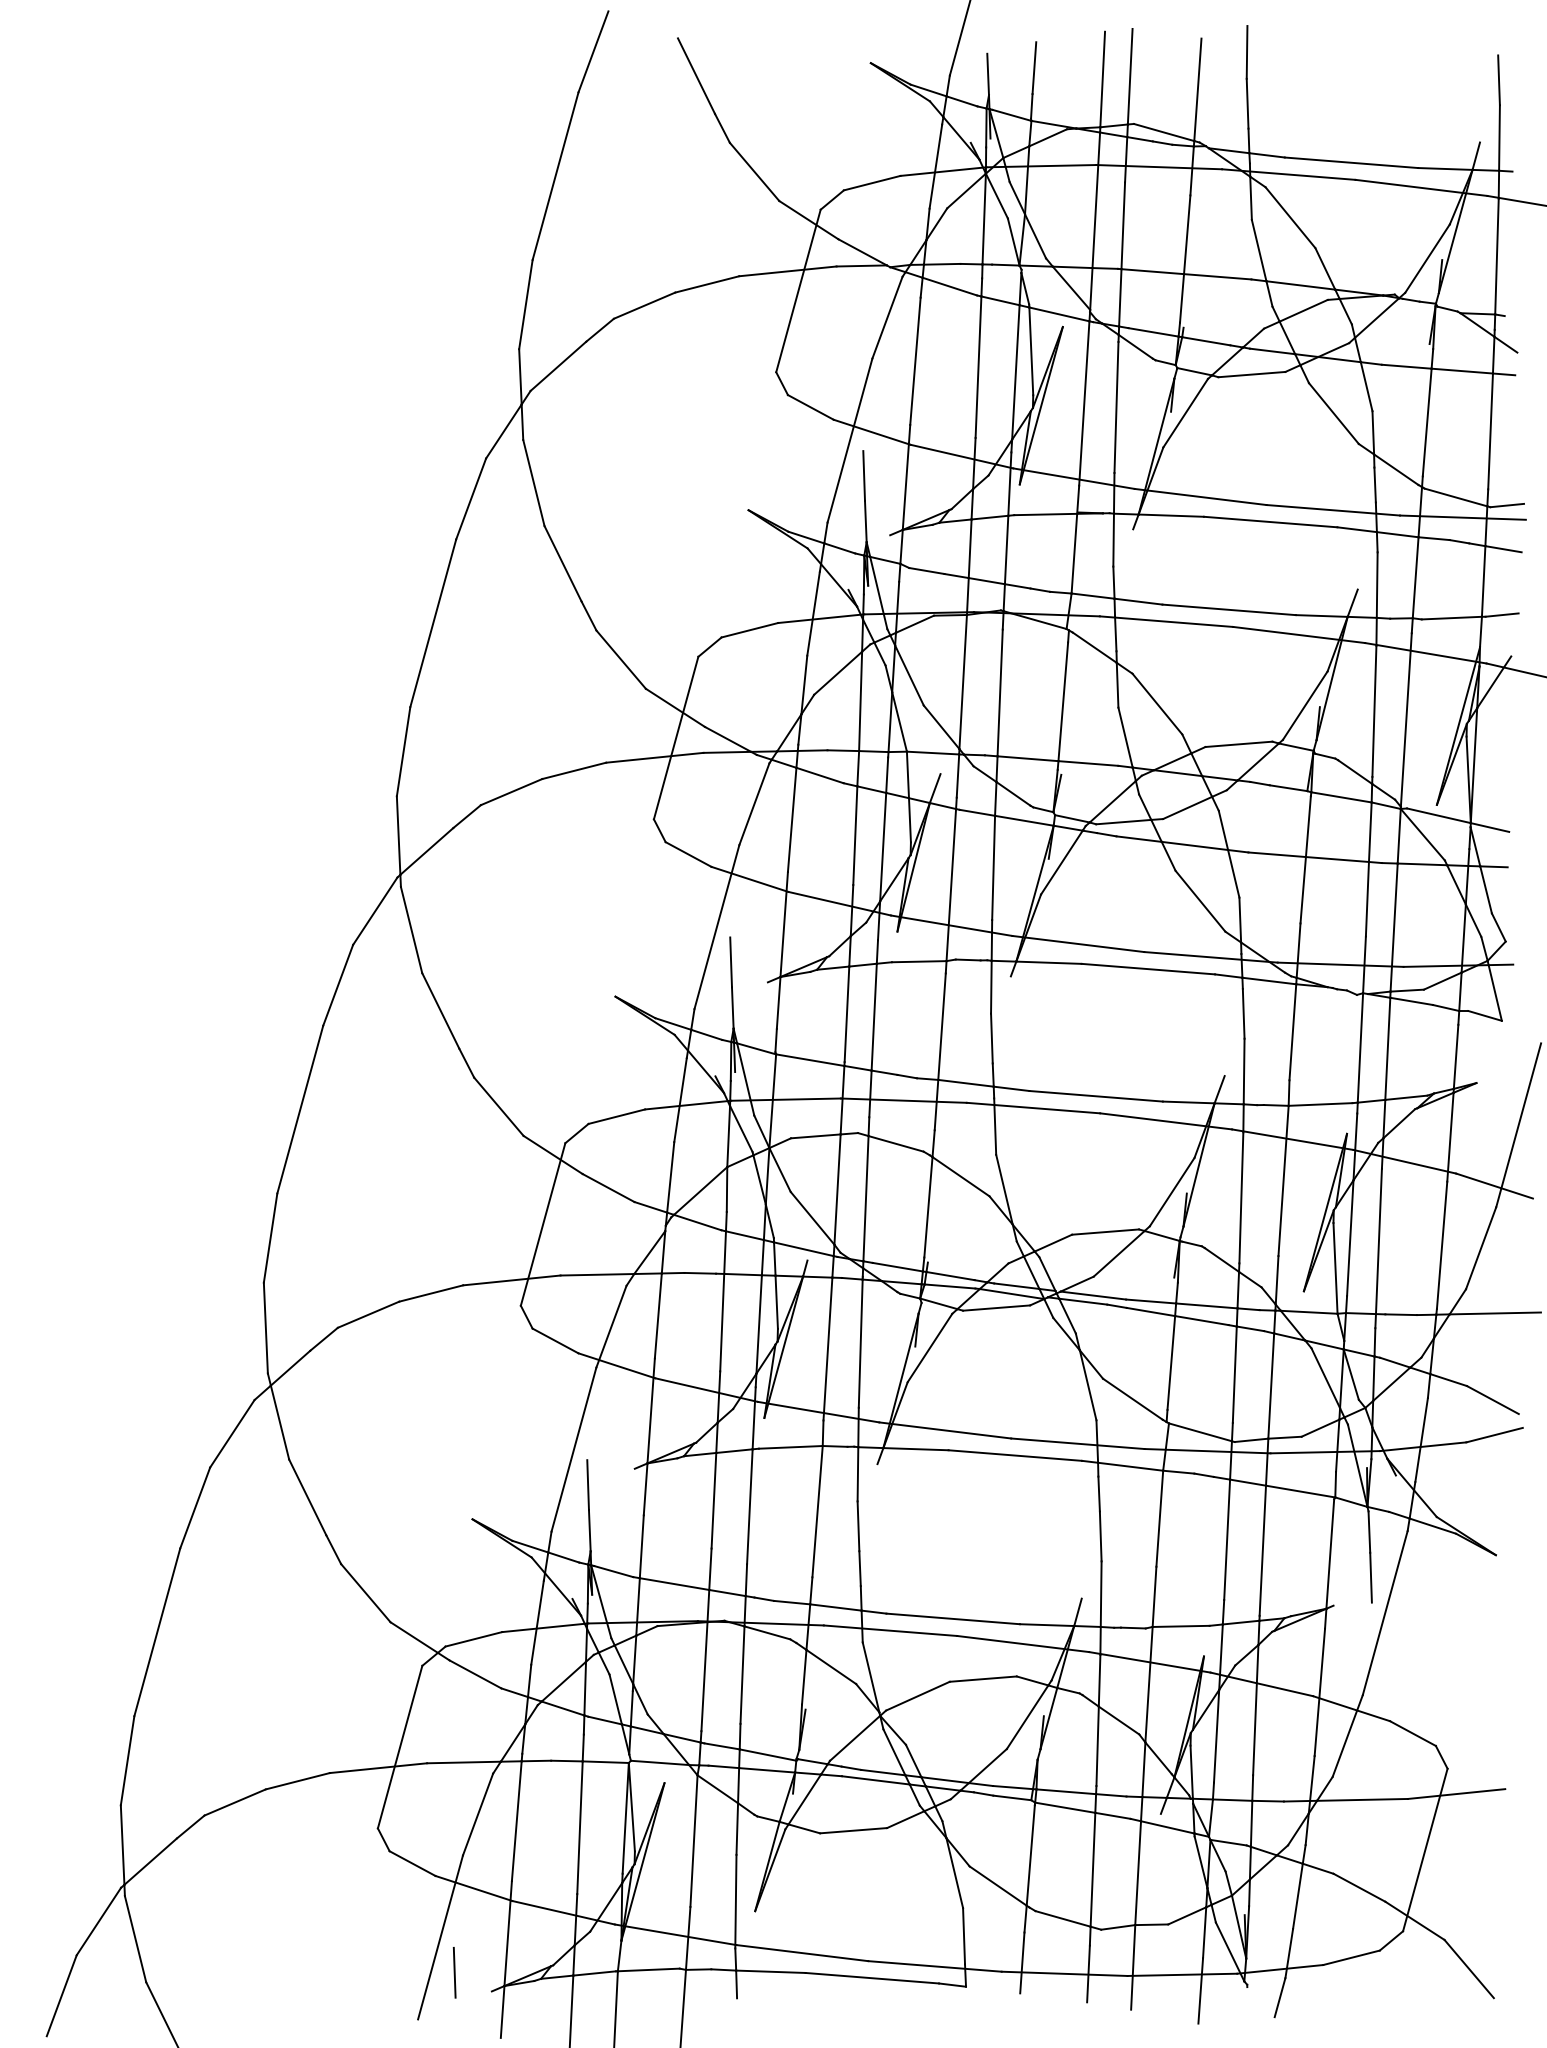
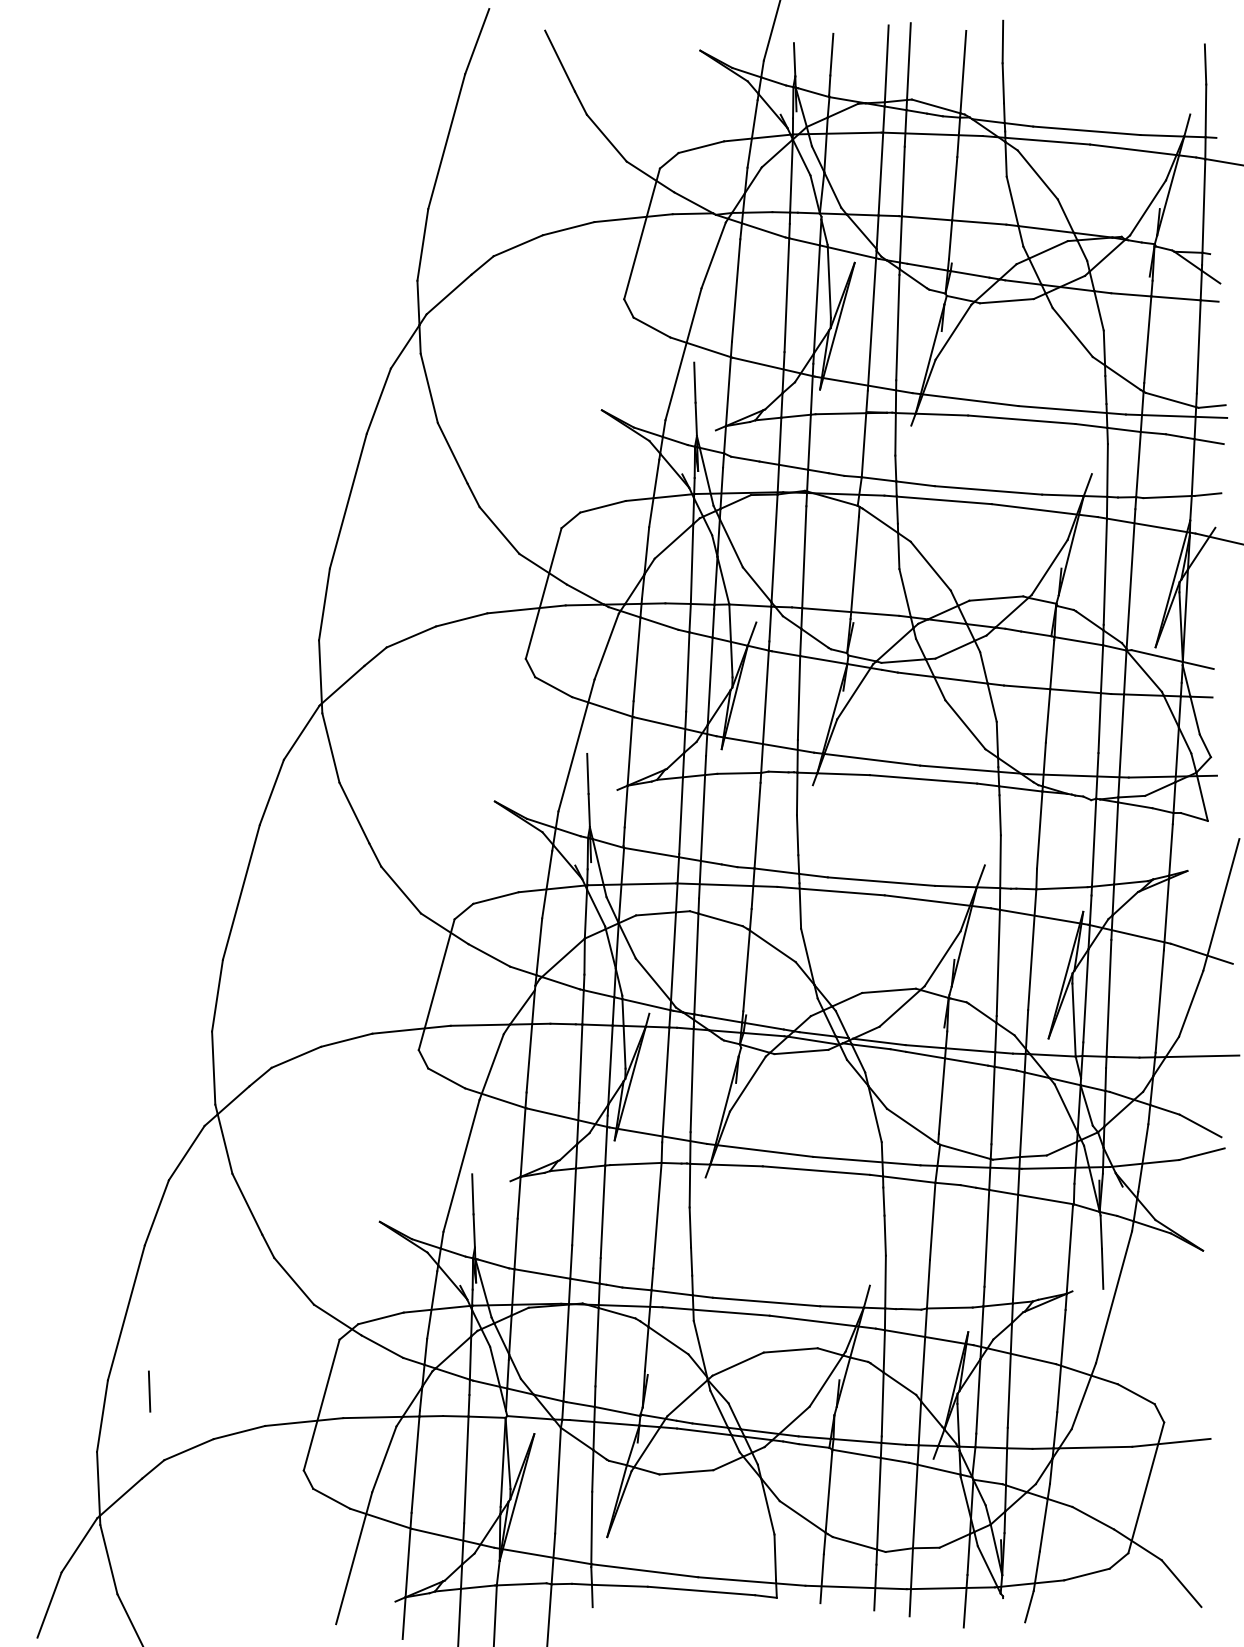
line: (454, 1972) -> (149, 1391), moved

